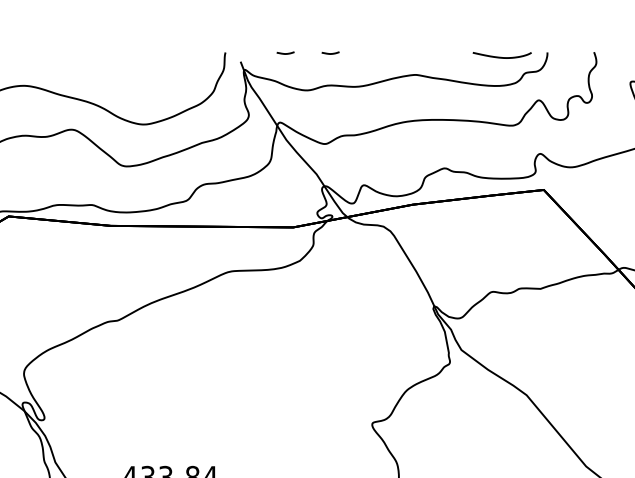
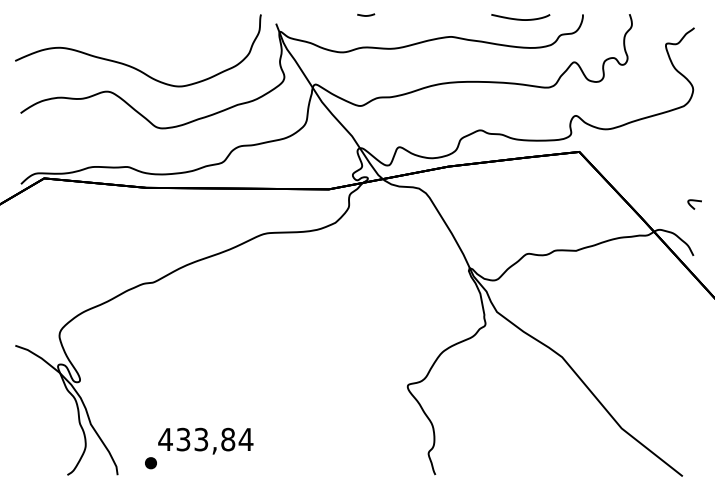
curve: (285, 53) -> (321, 15), removed
curve: (501, 56) -> (520, 18), moved

